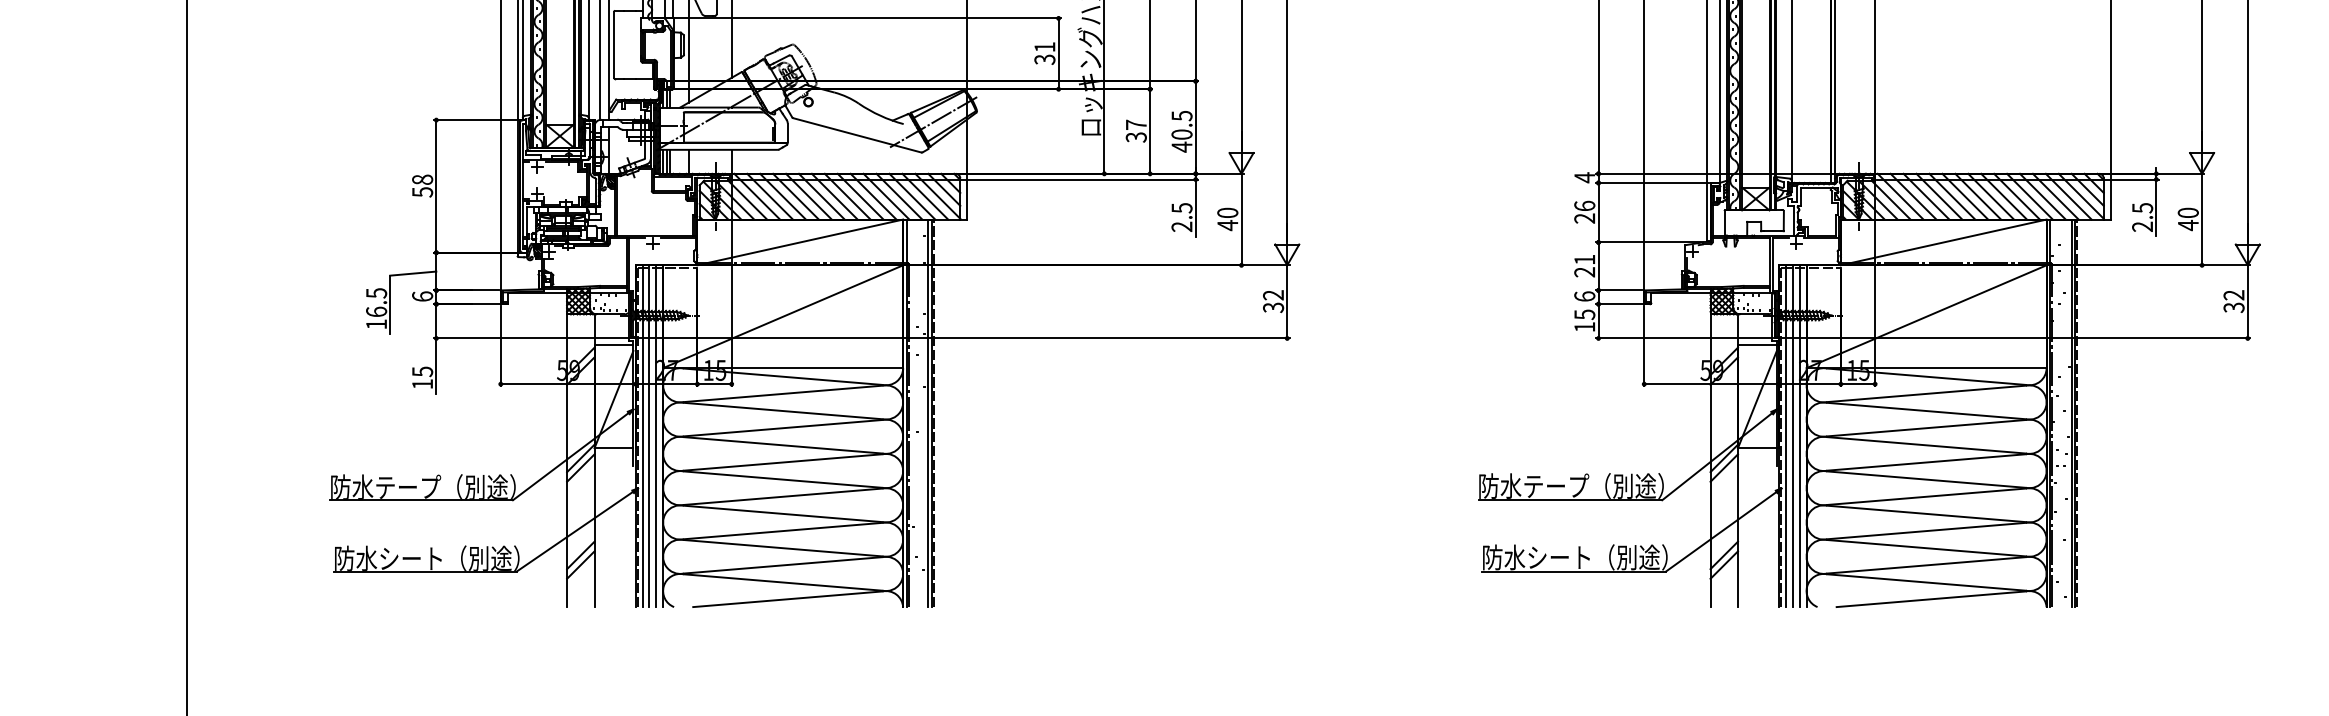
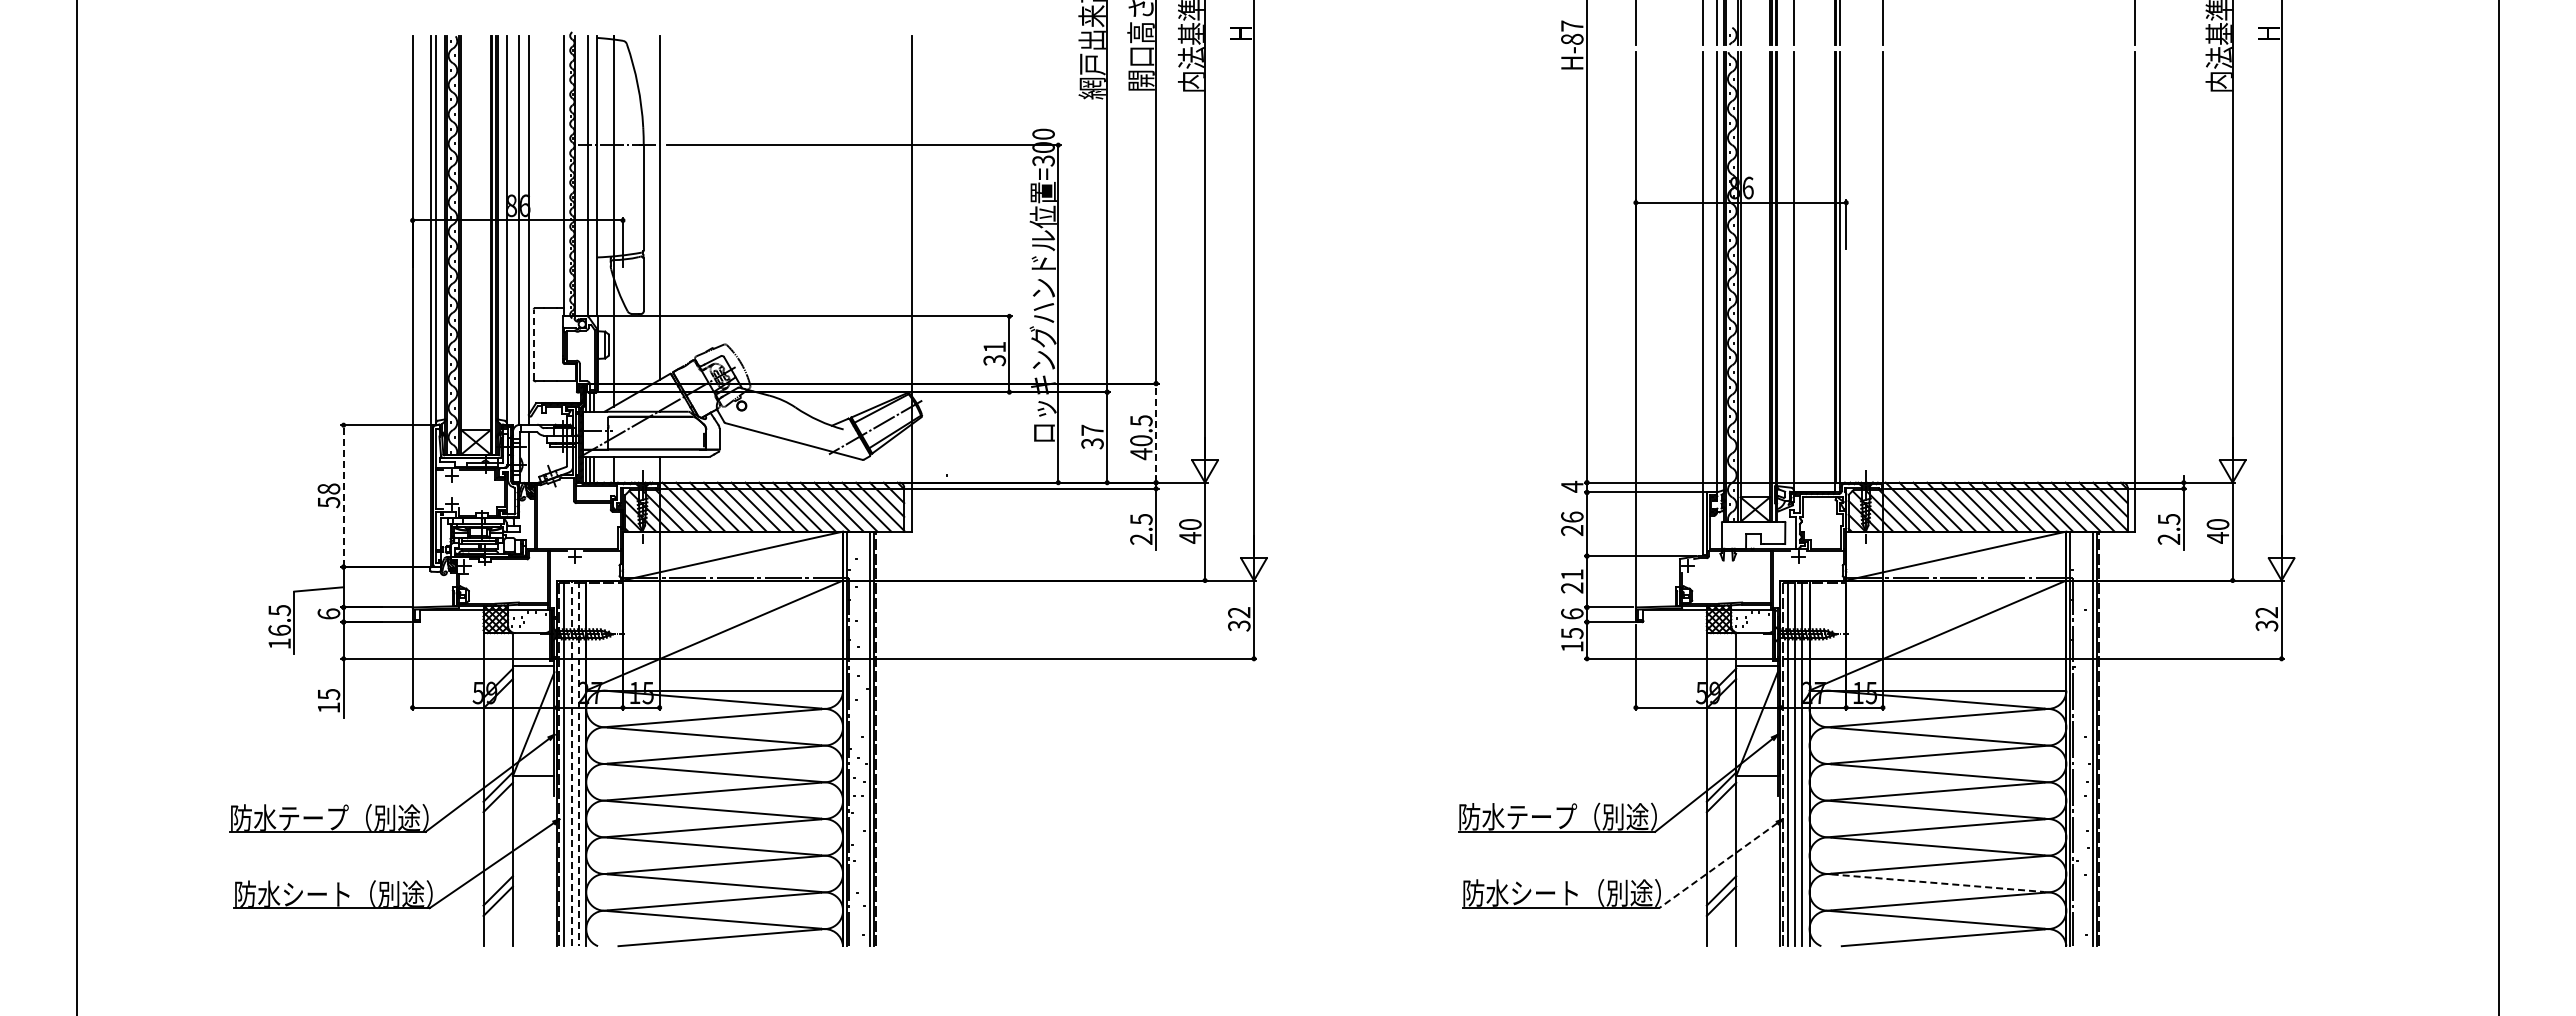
line: (613, 44) -> (533, 344), solid -> dashed
line: (1196, 127) -> (1156, 433), solid -> dashed
line: (436, 186) -> (343, 496), solid -> dashed
line: (649, 436) -> (571, 763), solid -> dashed
line: (655, 436) -> (578, 763), solid -> dashed
line: (1721, 531) -> (1718, 865), solid -> dashed
line: (1926, 548) -> (1937, 883), solid -> dashed

